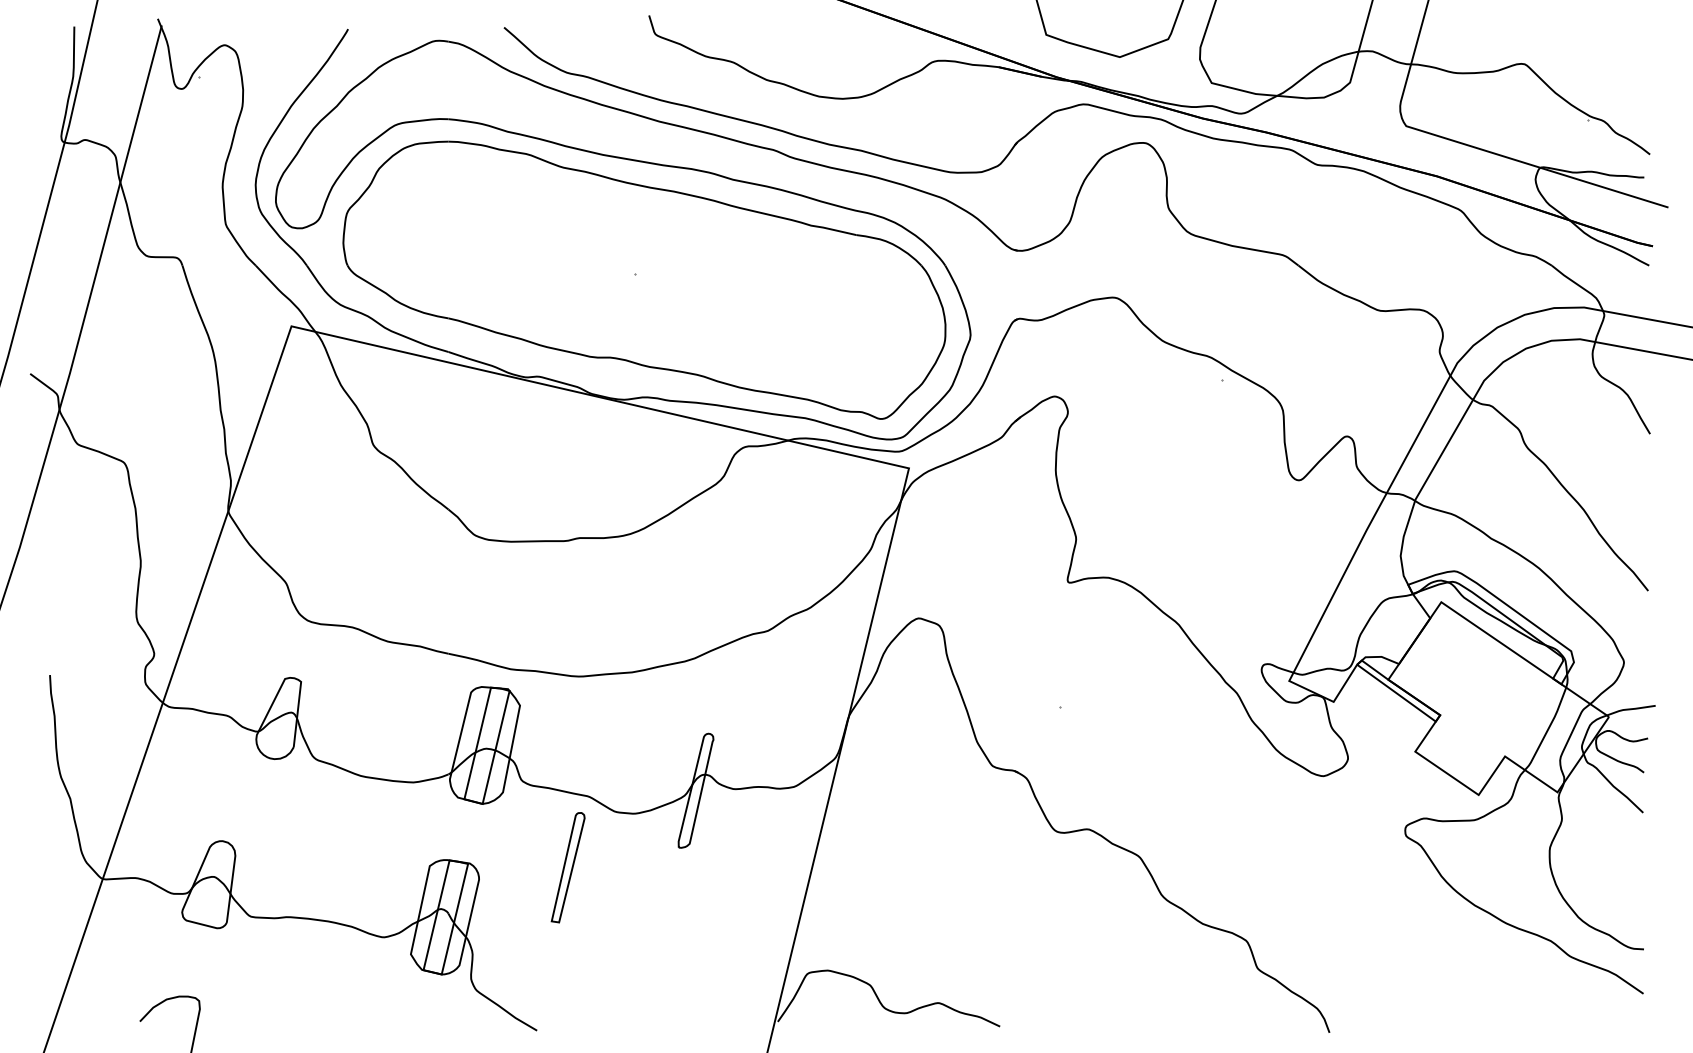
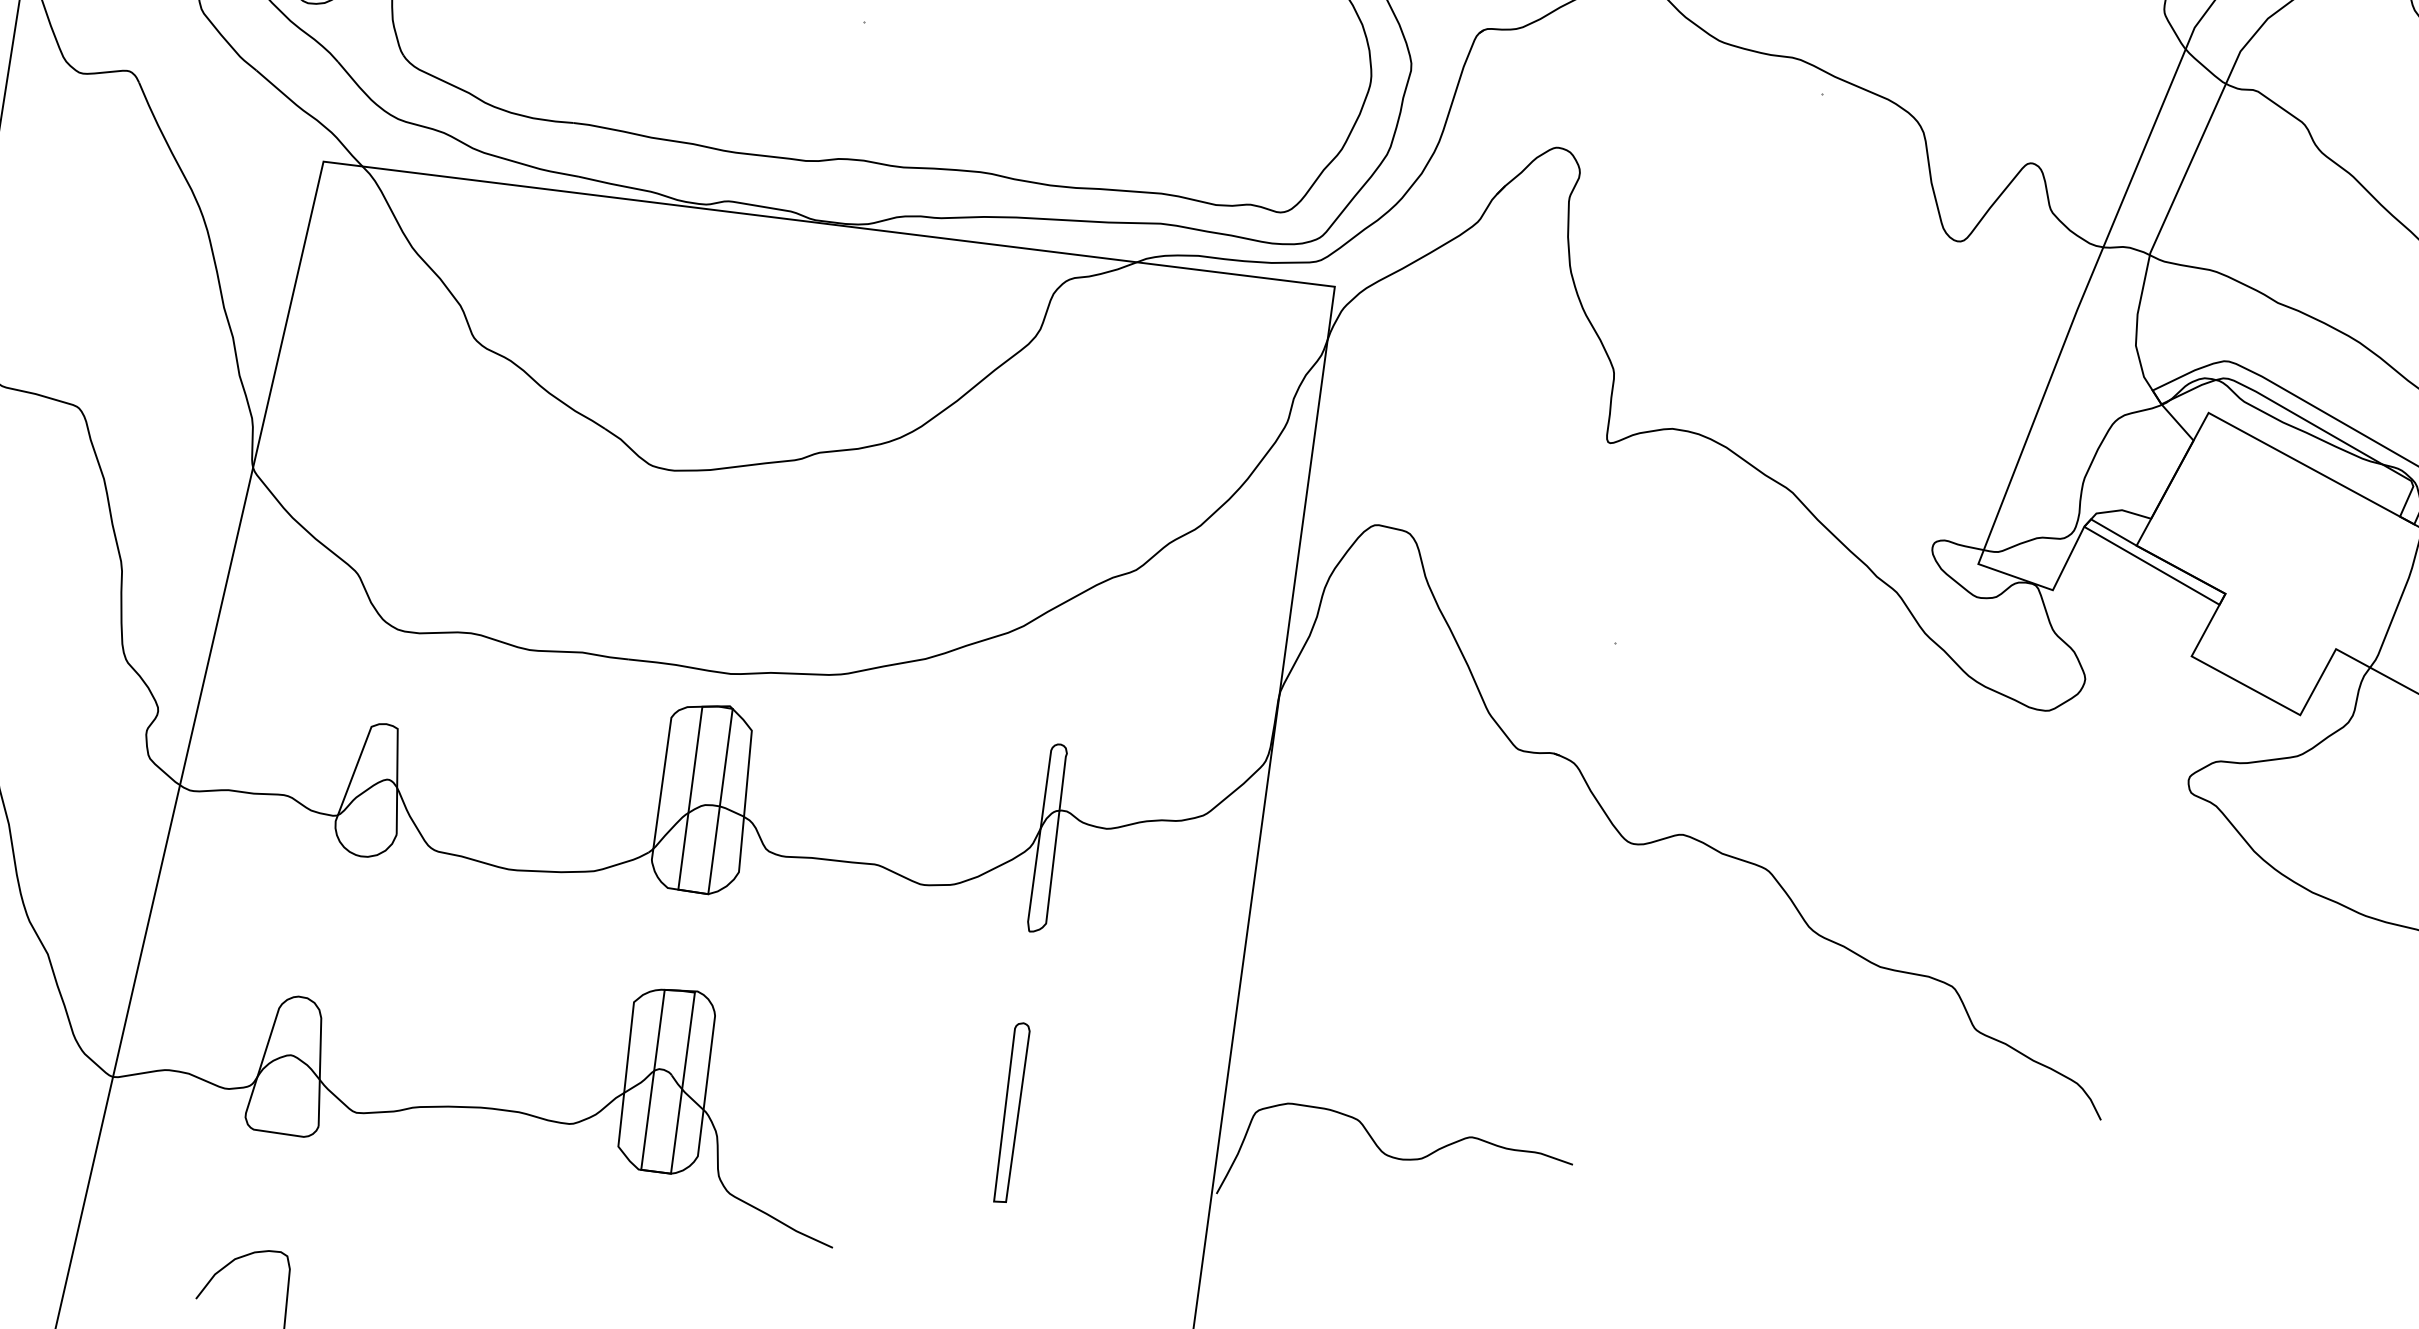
part: (567, 867) -> (1010, 1112), moved

